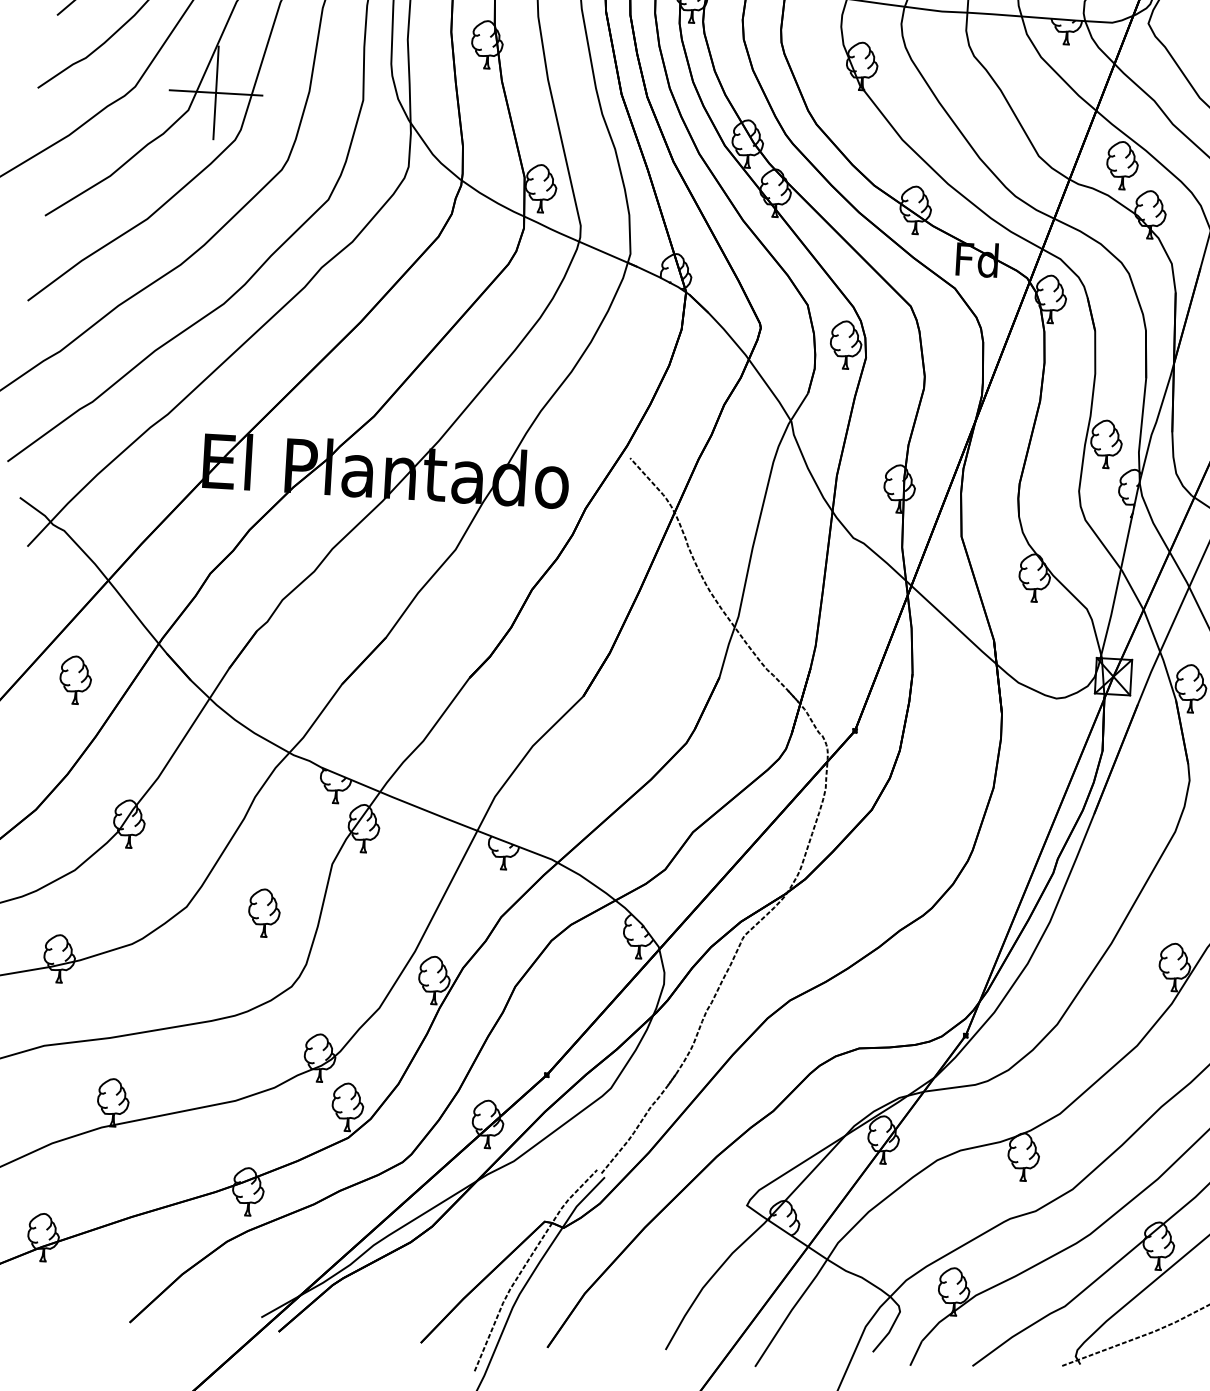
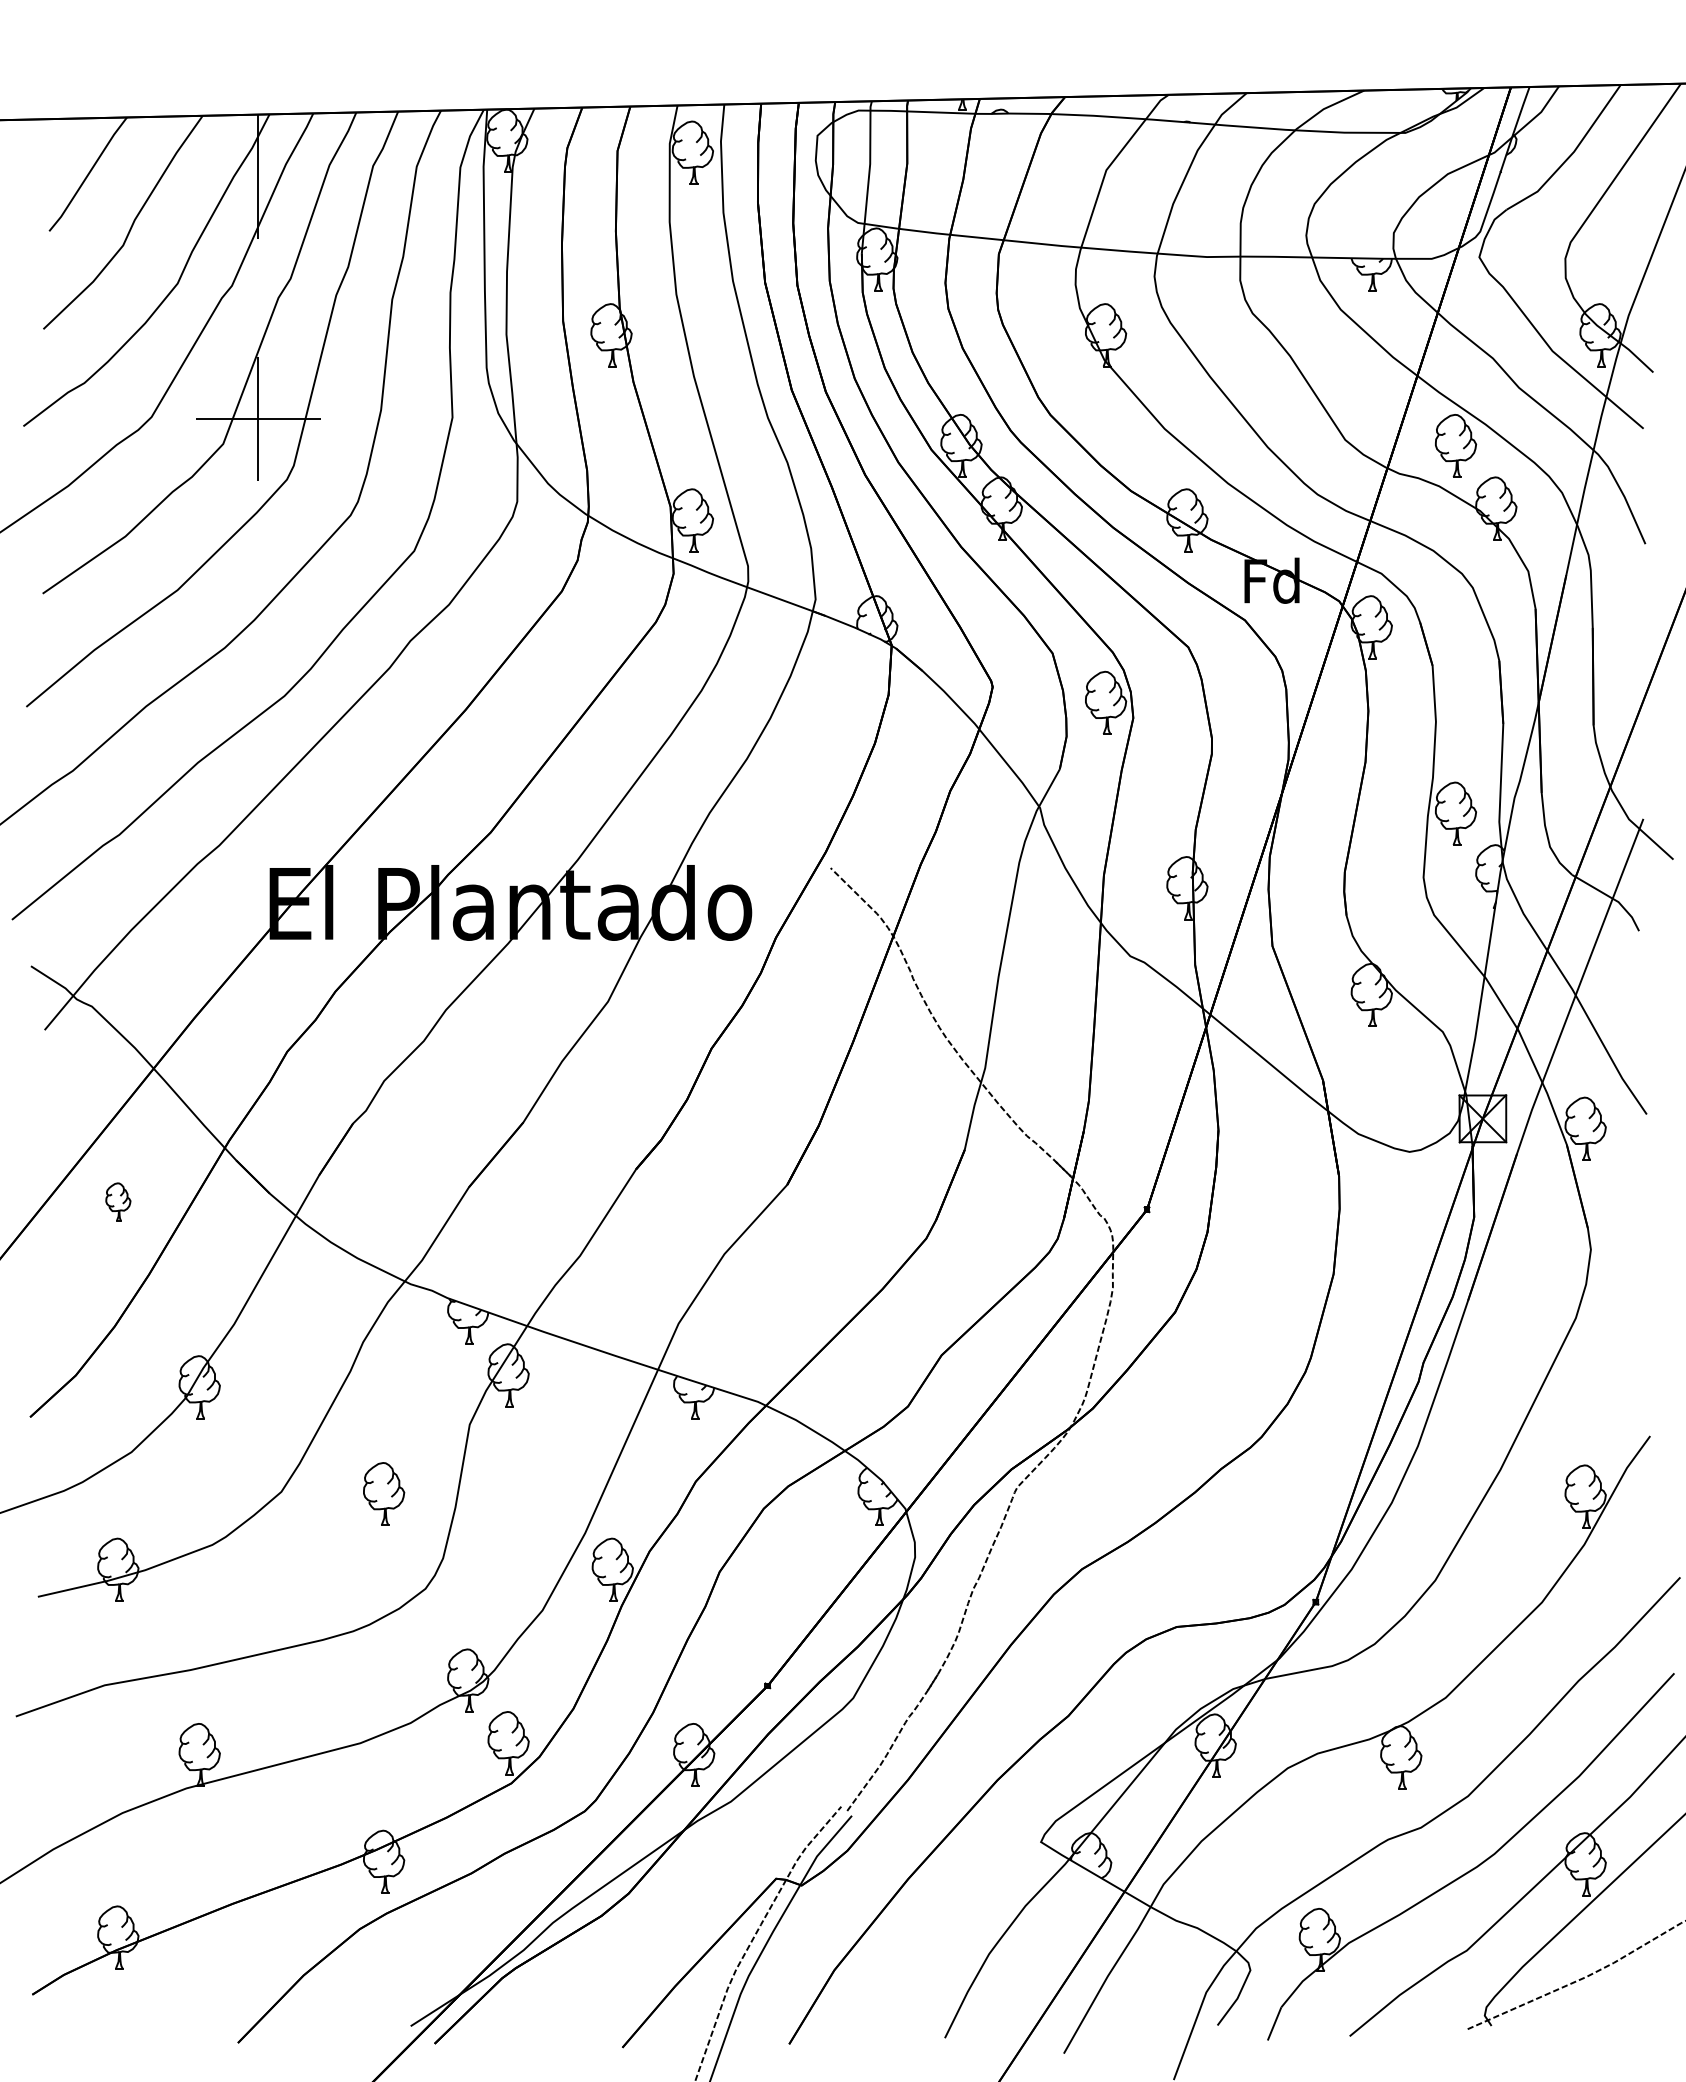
part: (75, 679) -> (118, 1201), size x0.6

